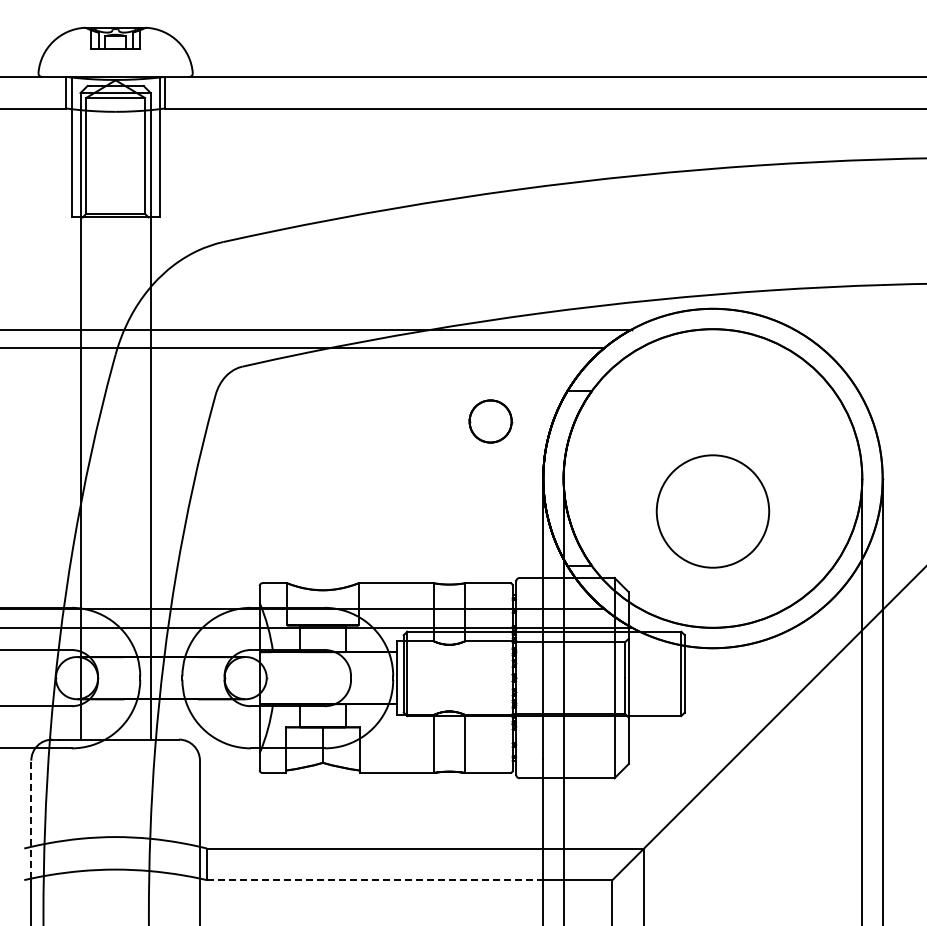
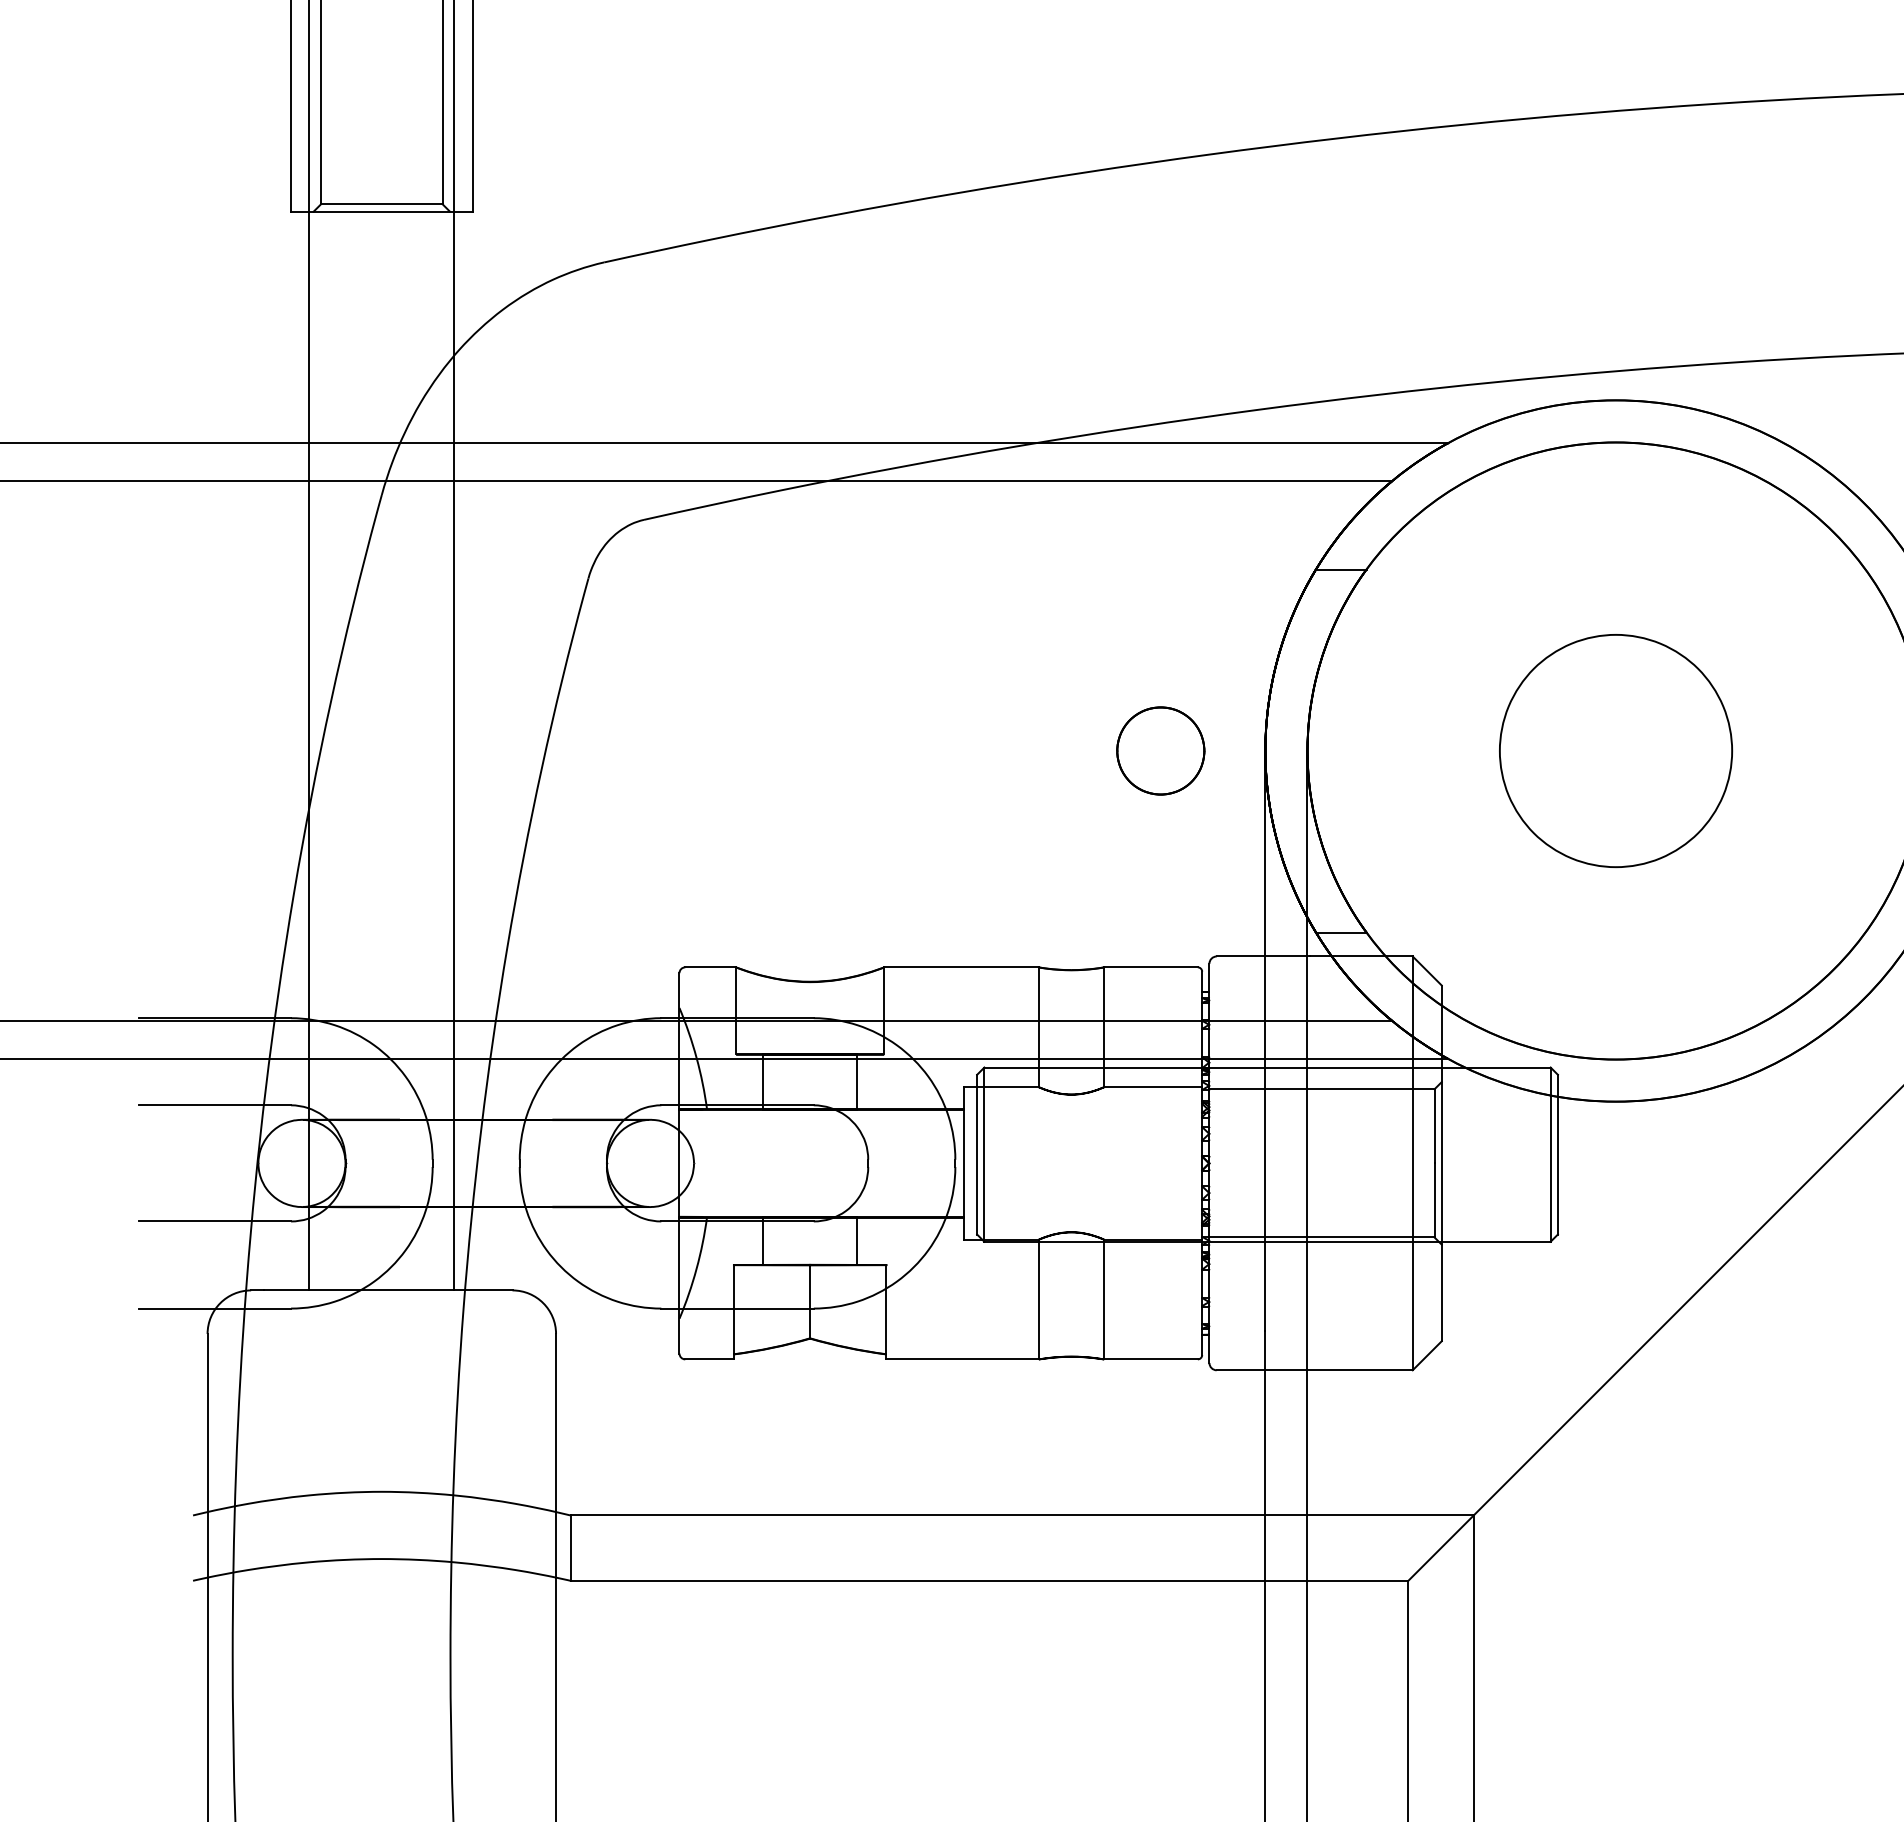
part: (490, 421) -> (1160, 750), moved
part: (712, 511) -> (1615, 750), moved
line: (31, 819) -> (207, 1455), dashed -> solid
line: (375, 880) -> (918, 1581), dashed -> solid

